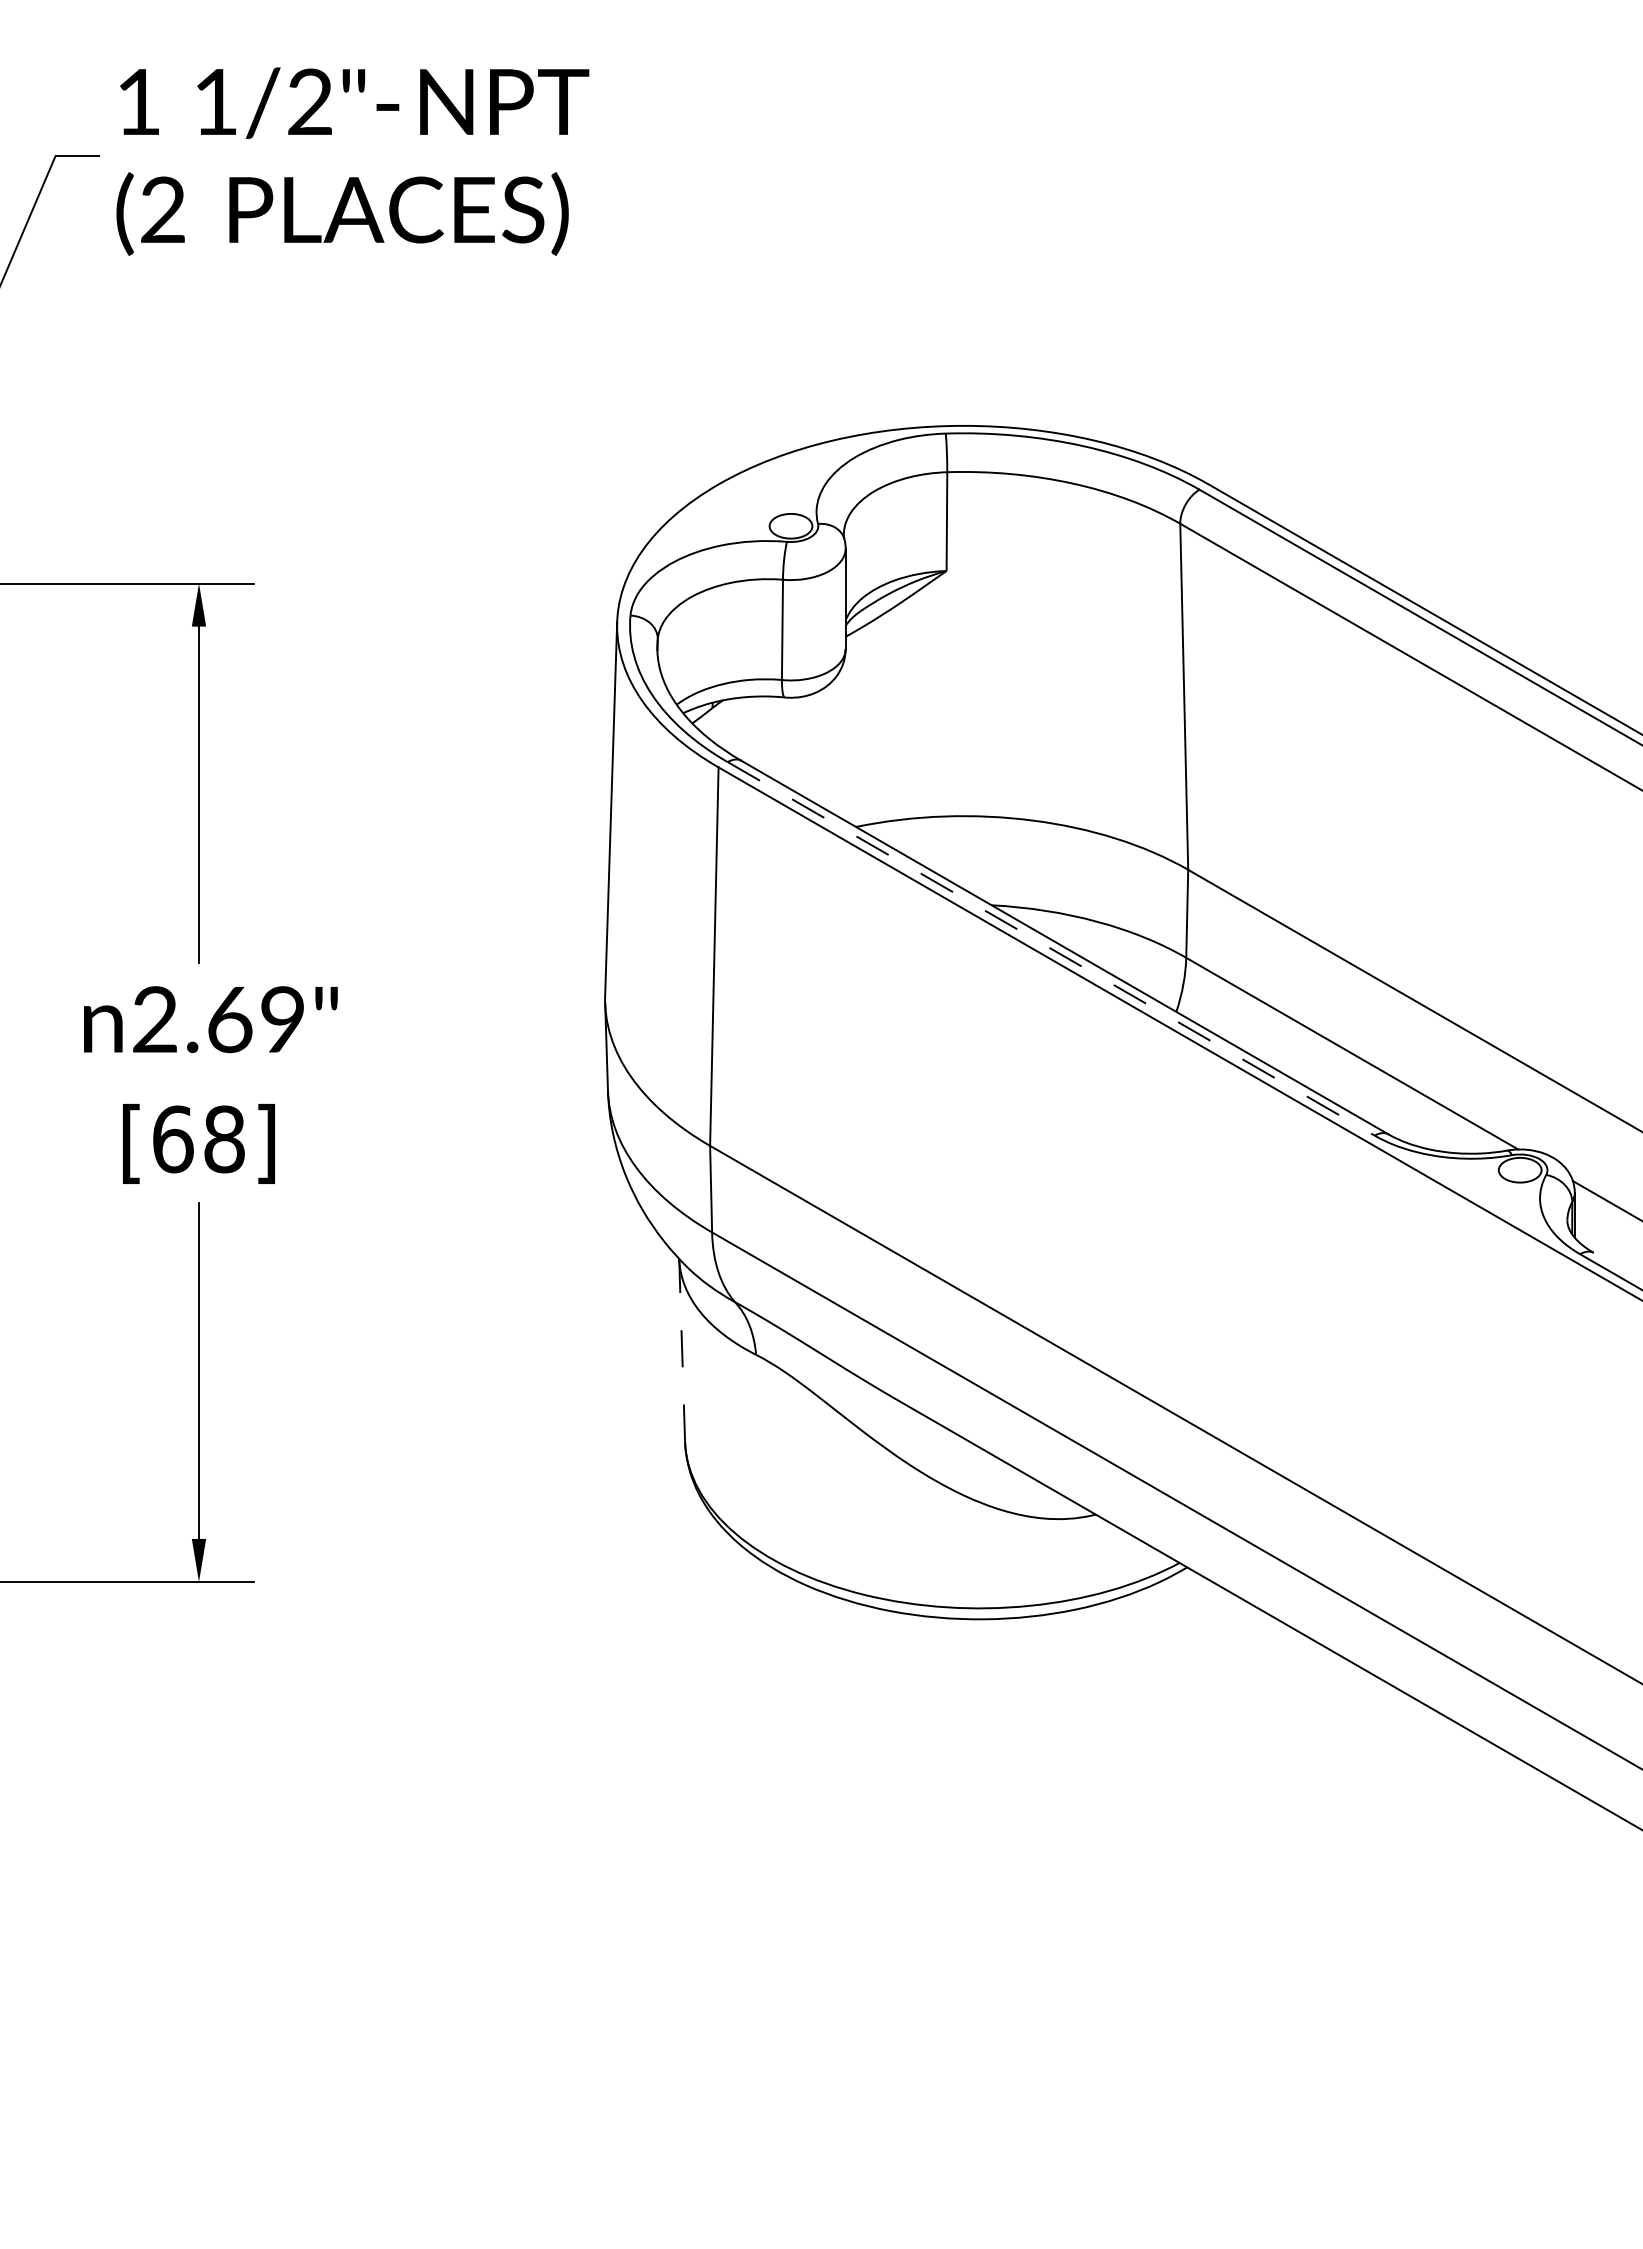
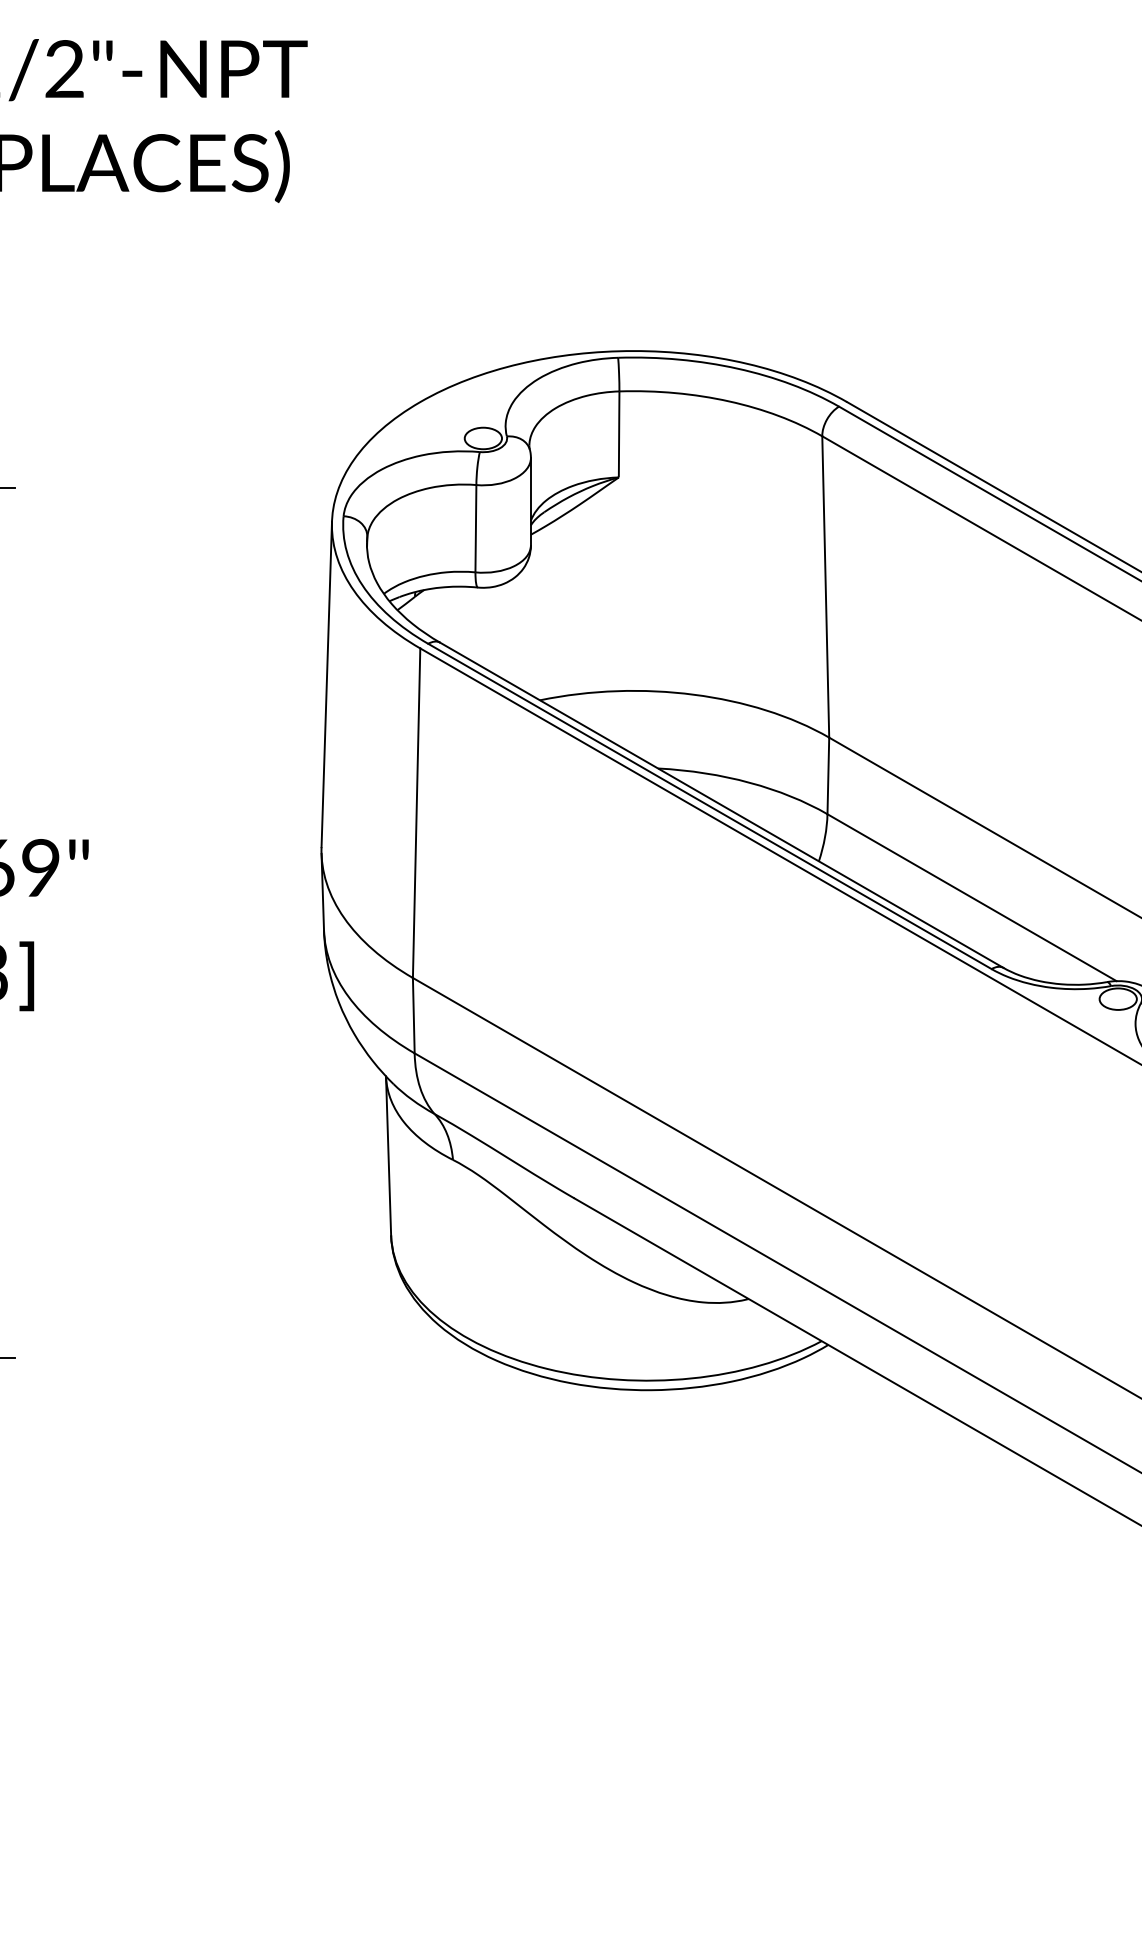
line: (1051, 948) -> (710, 806), dashed -> solid
line: (682, 1349) -> (388, 1155), dashed -> solid

